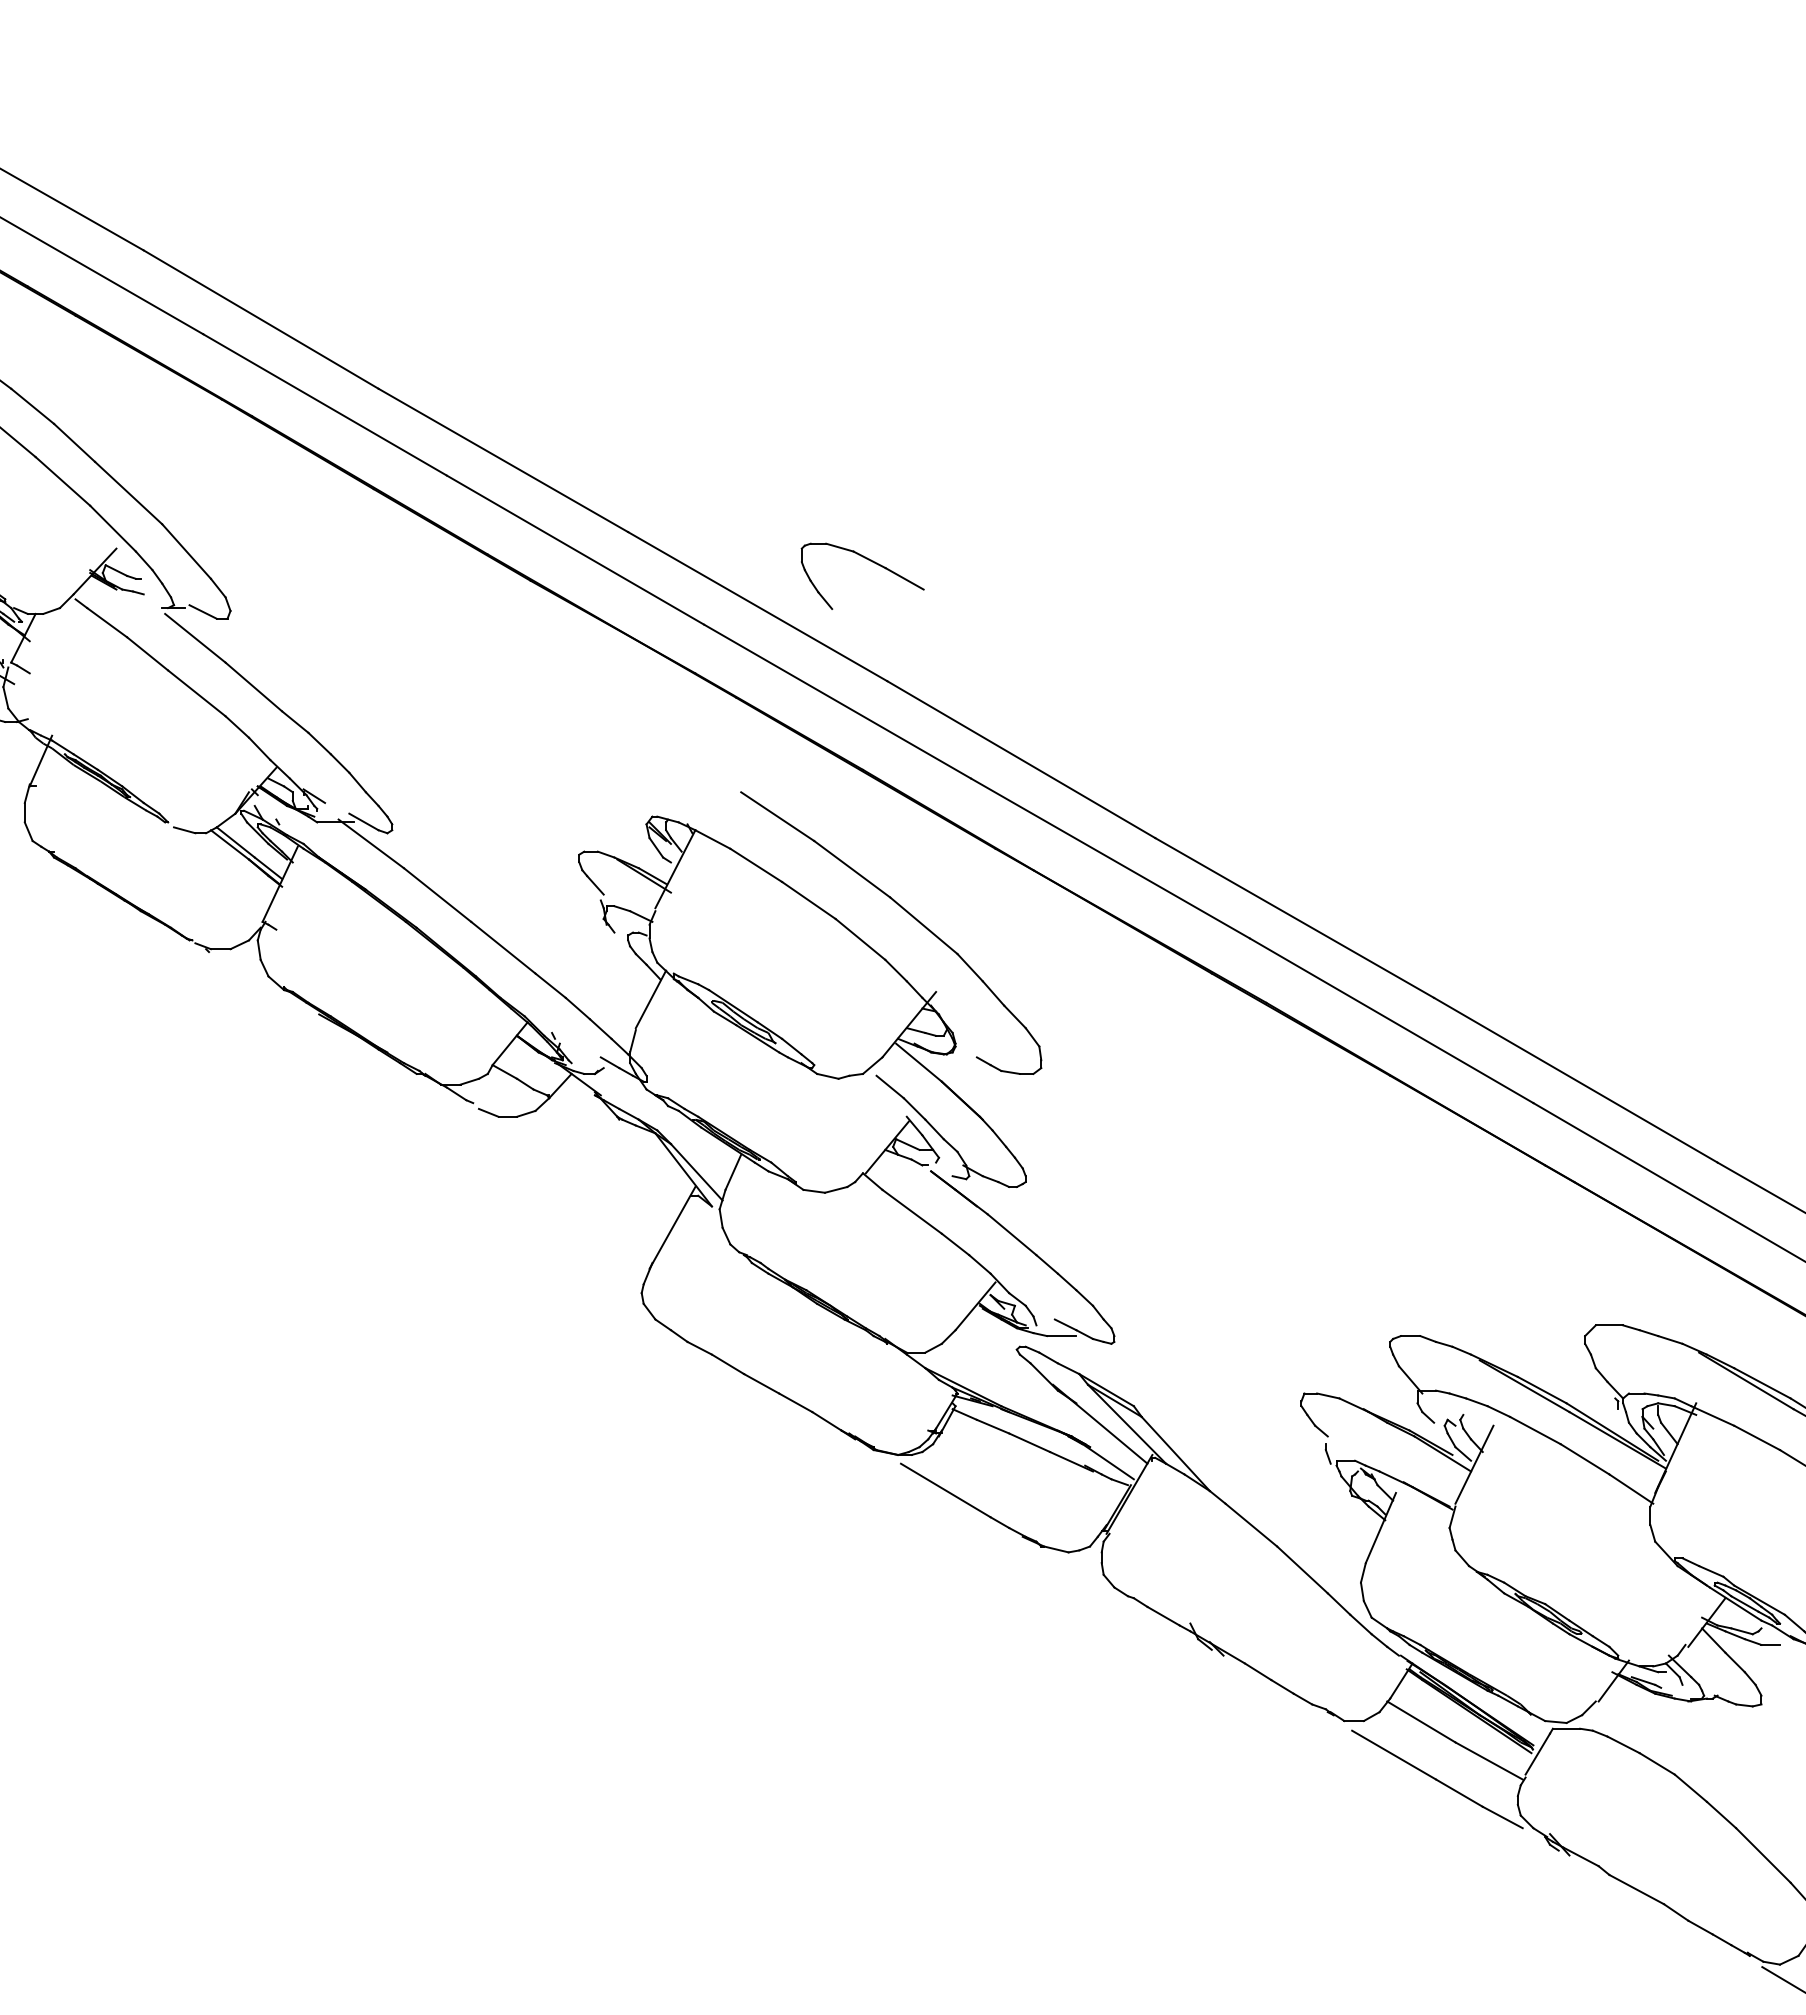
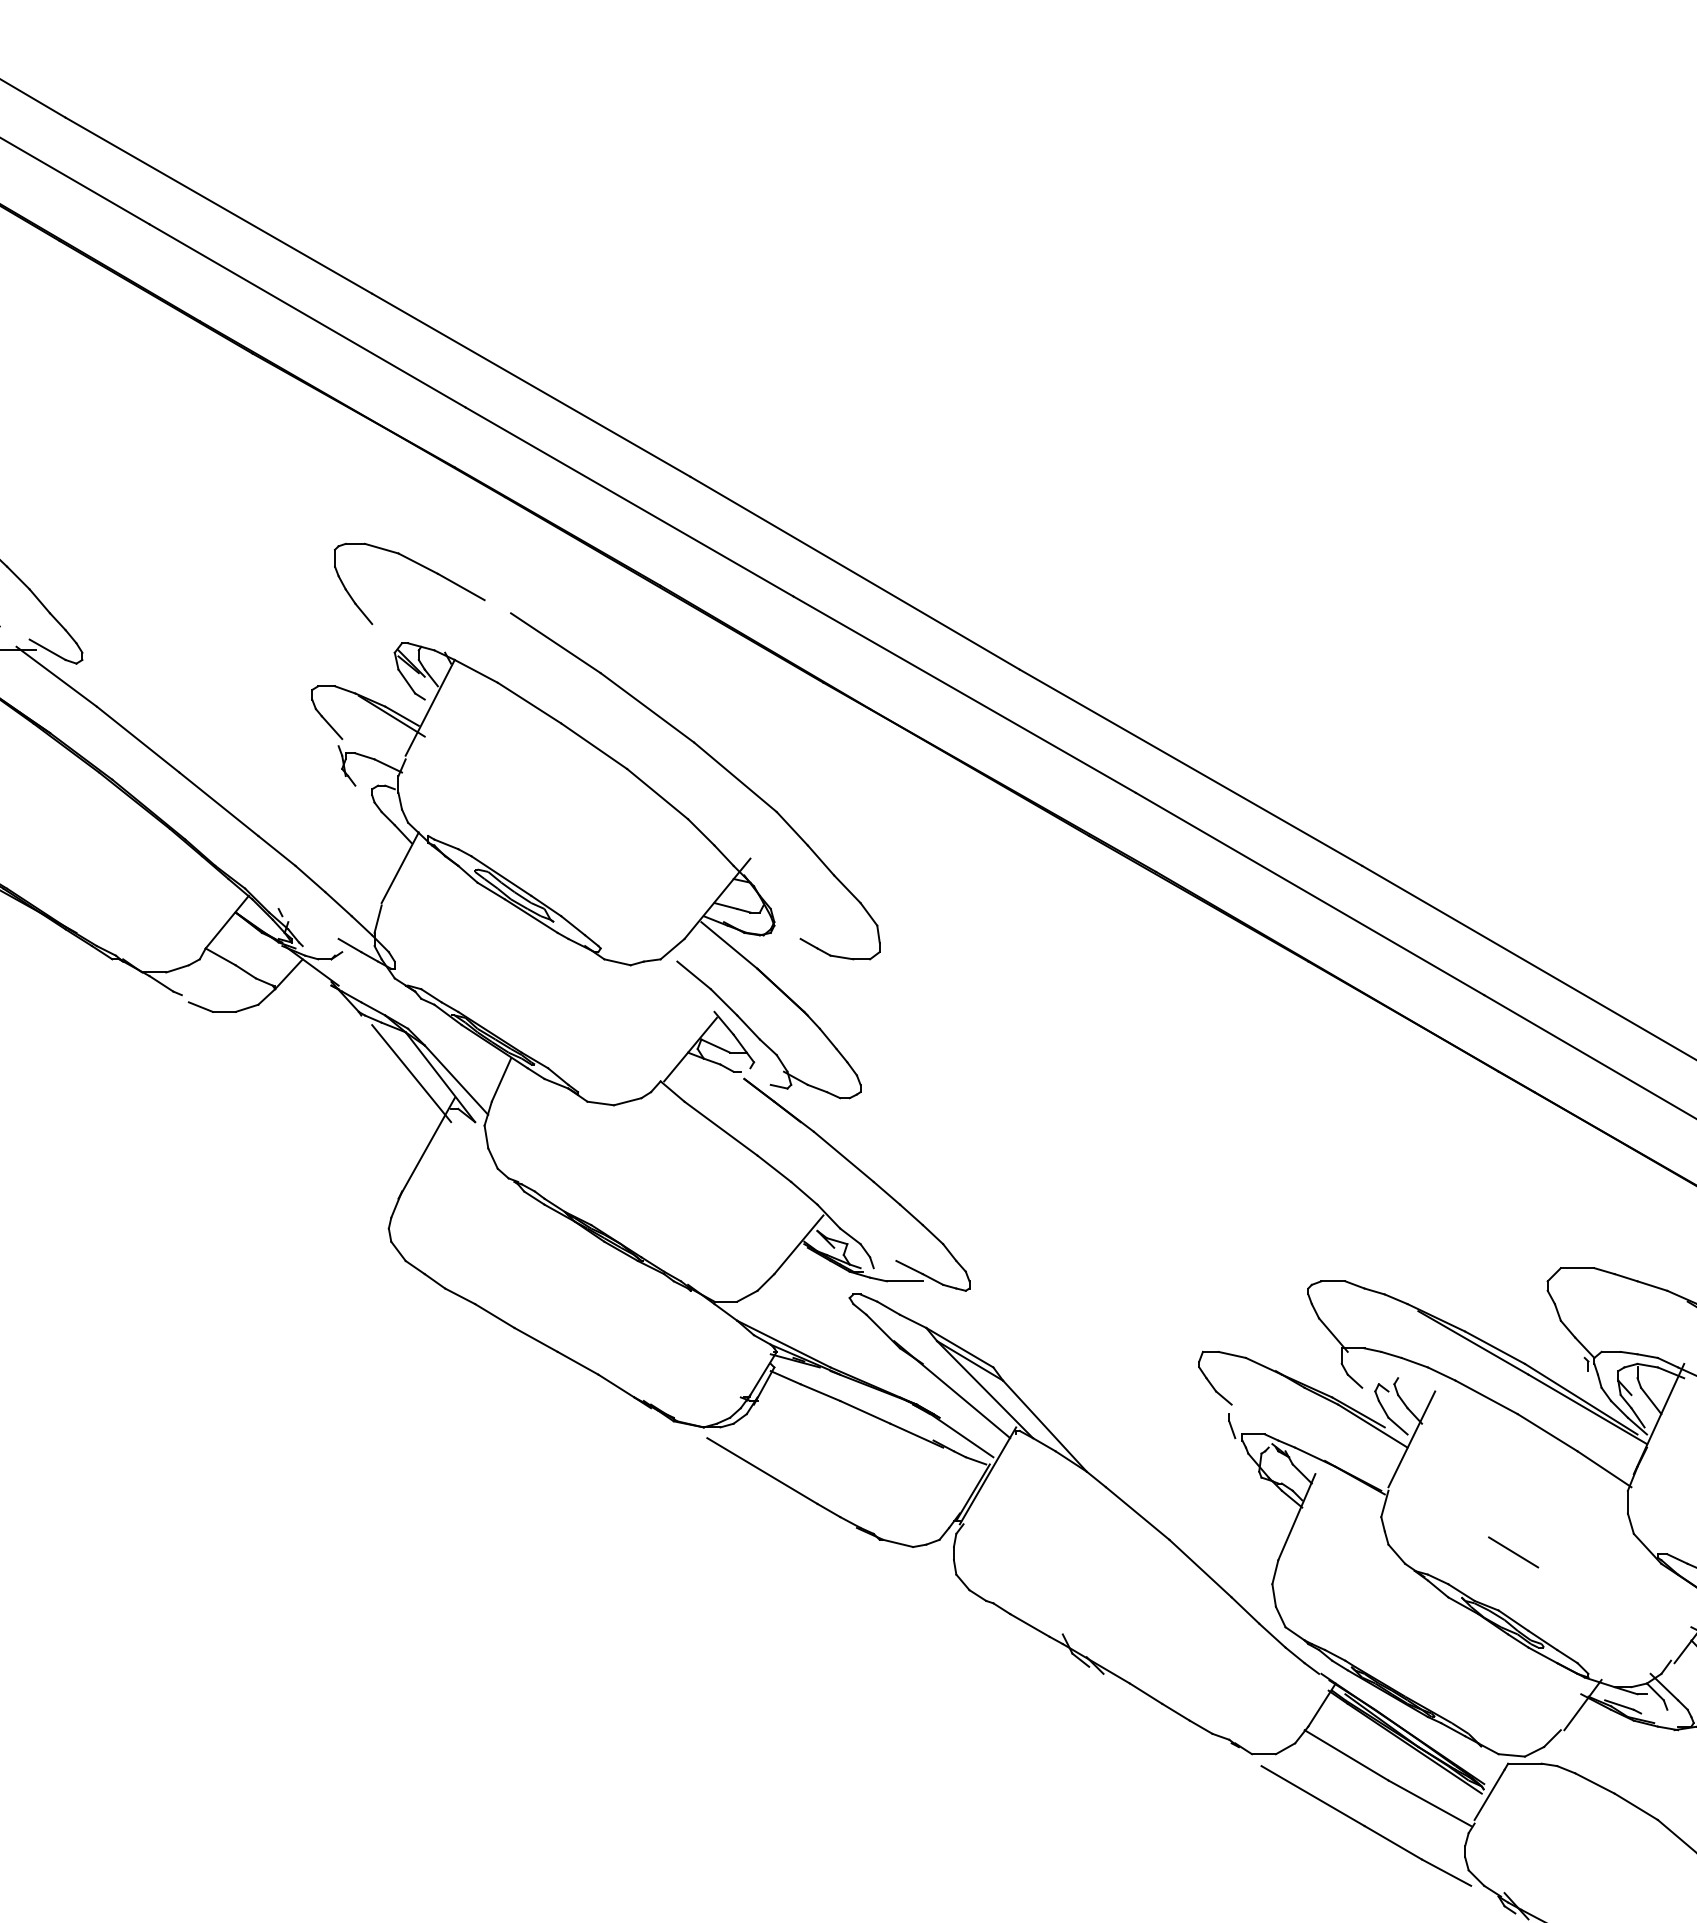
part: (870, 561) -> (419, 565), moved
line: (660, 1166) -> (411, 1073), added
line: (1557, 1556) -> (1513, 1552), added

